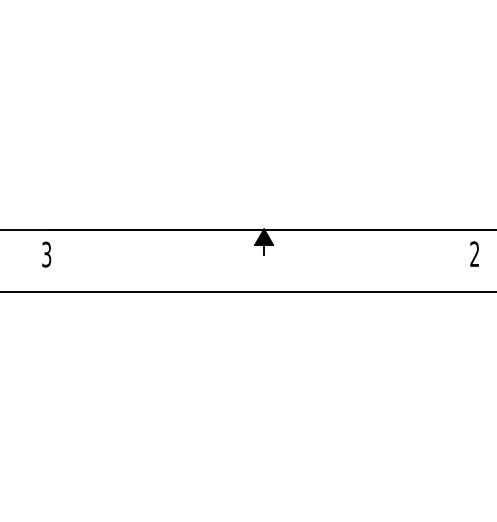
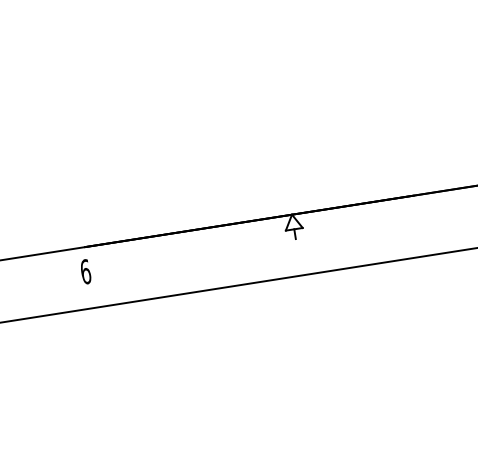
fill: (263, 236) -> (292, 221), removed
text: (46, 254) -> (85, 271), 3 -> 6

